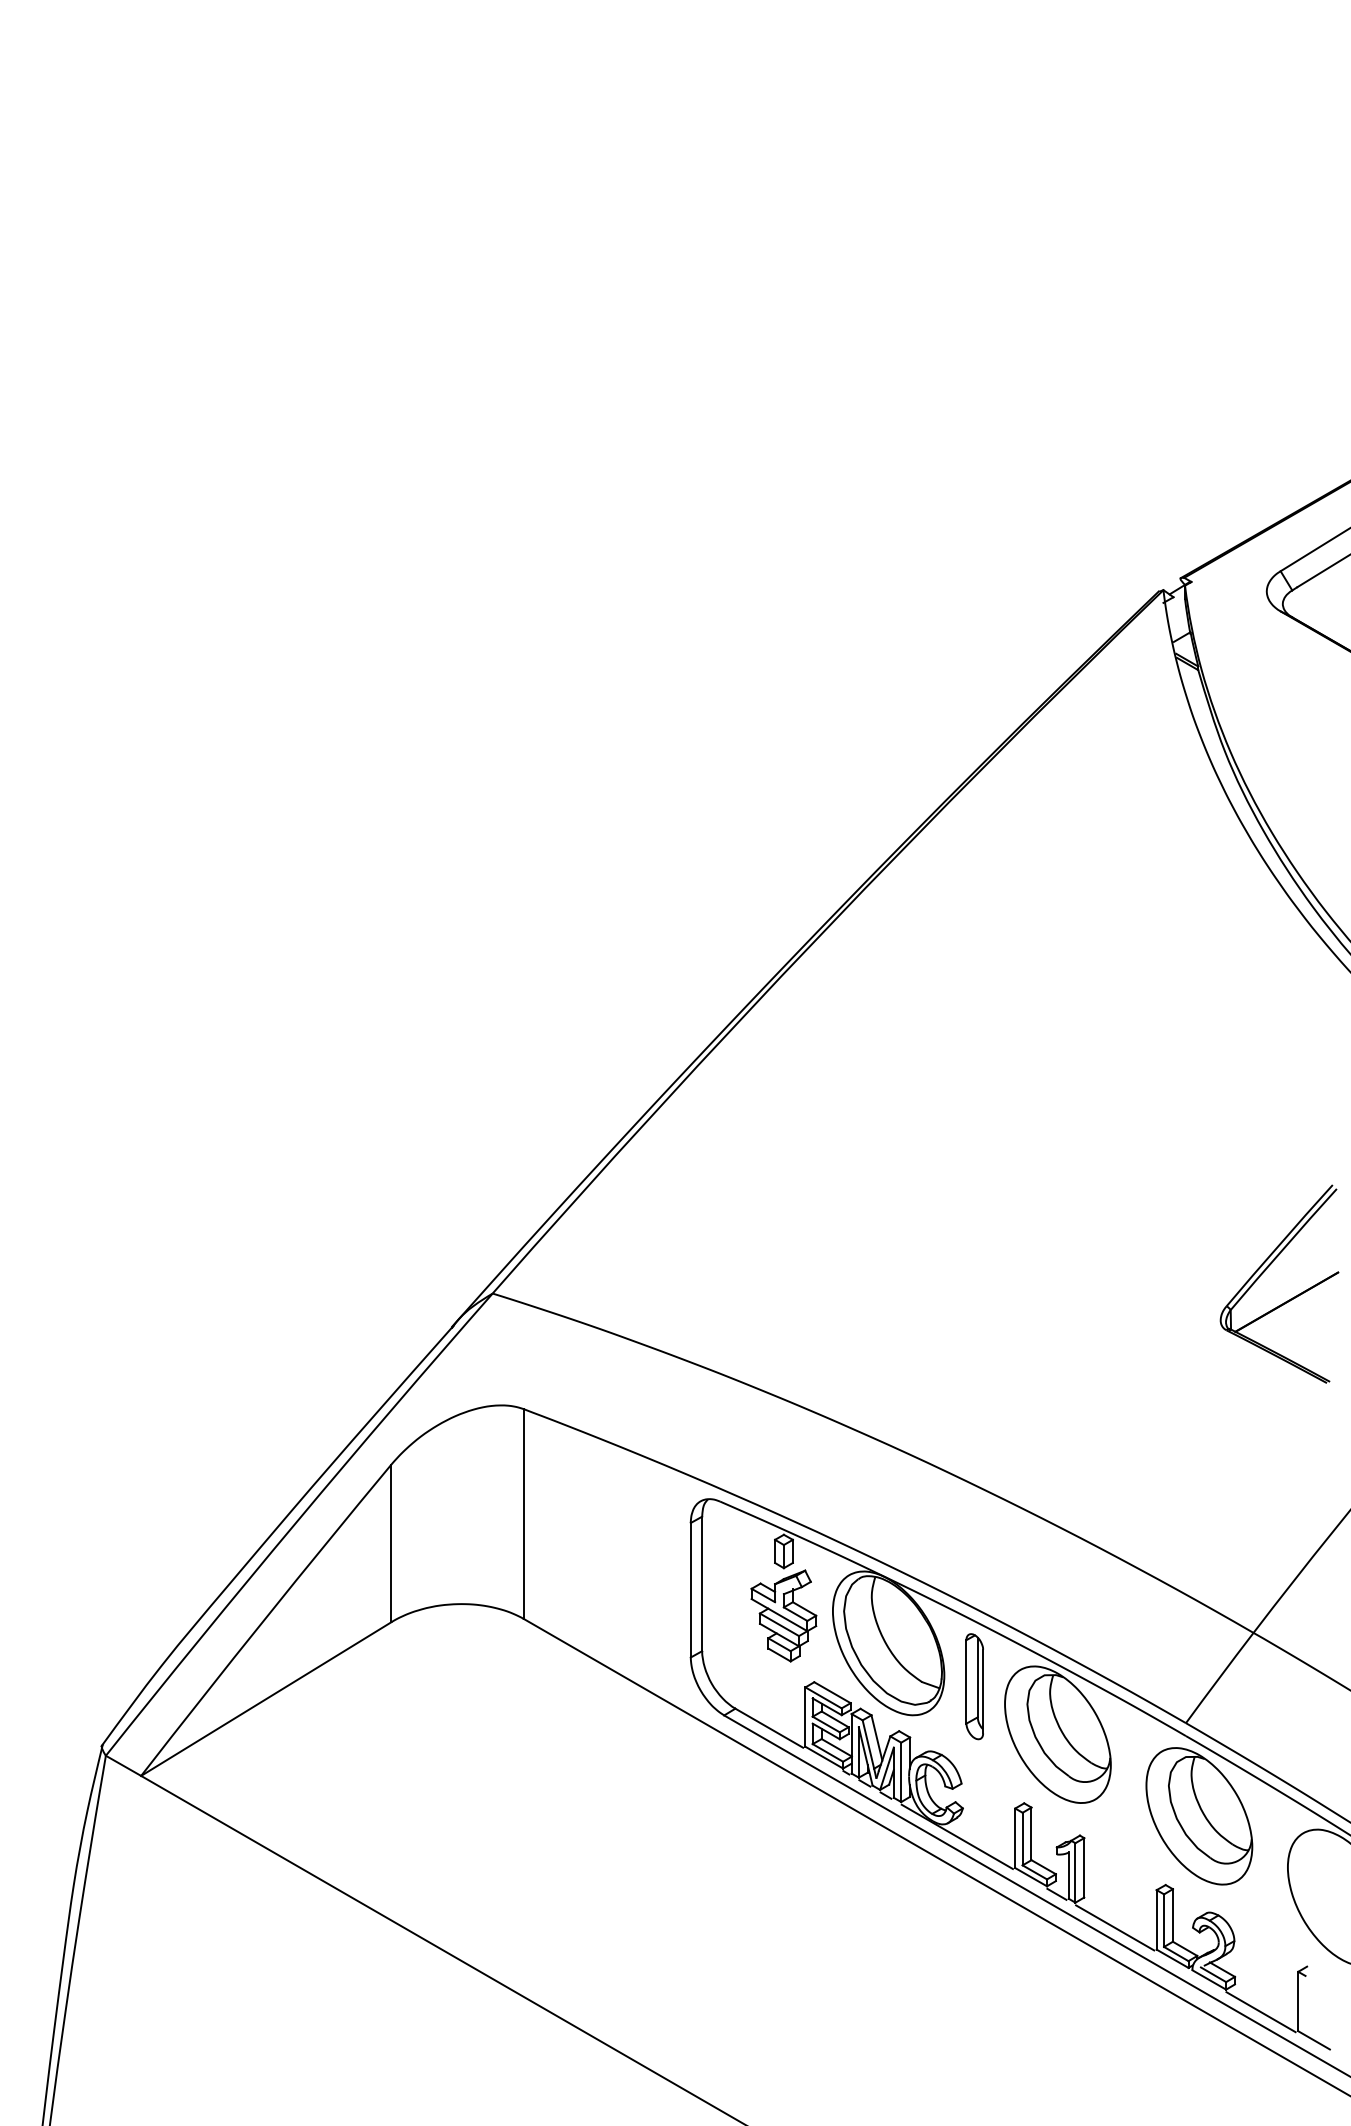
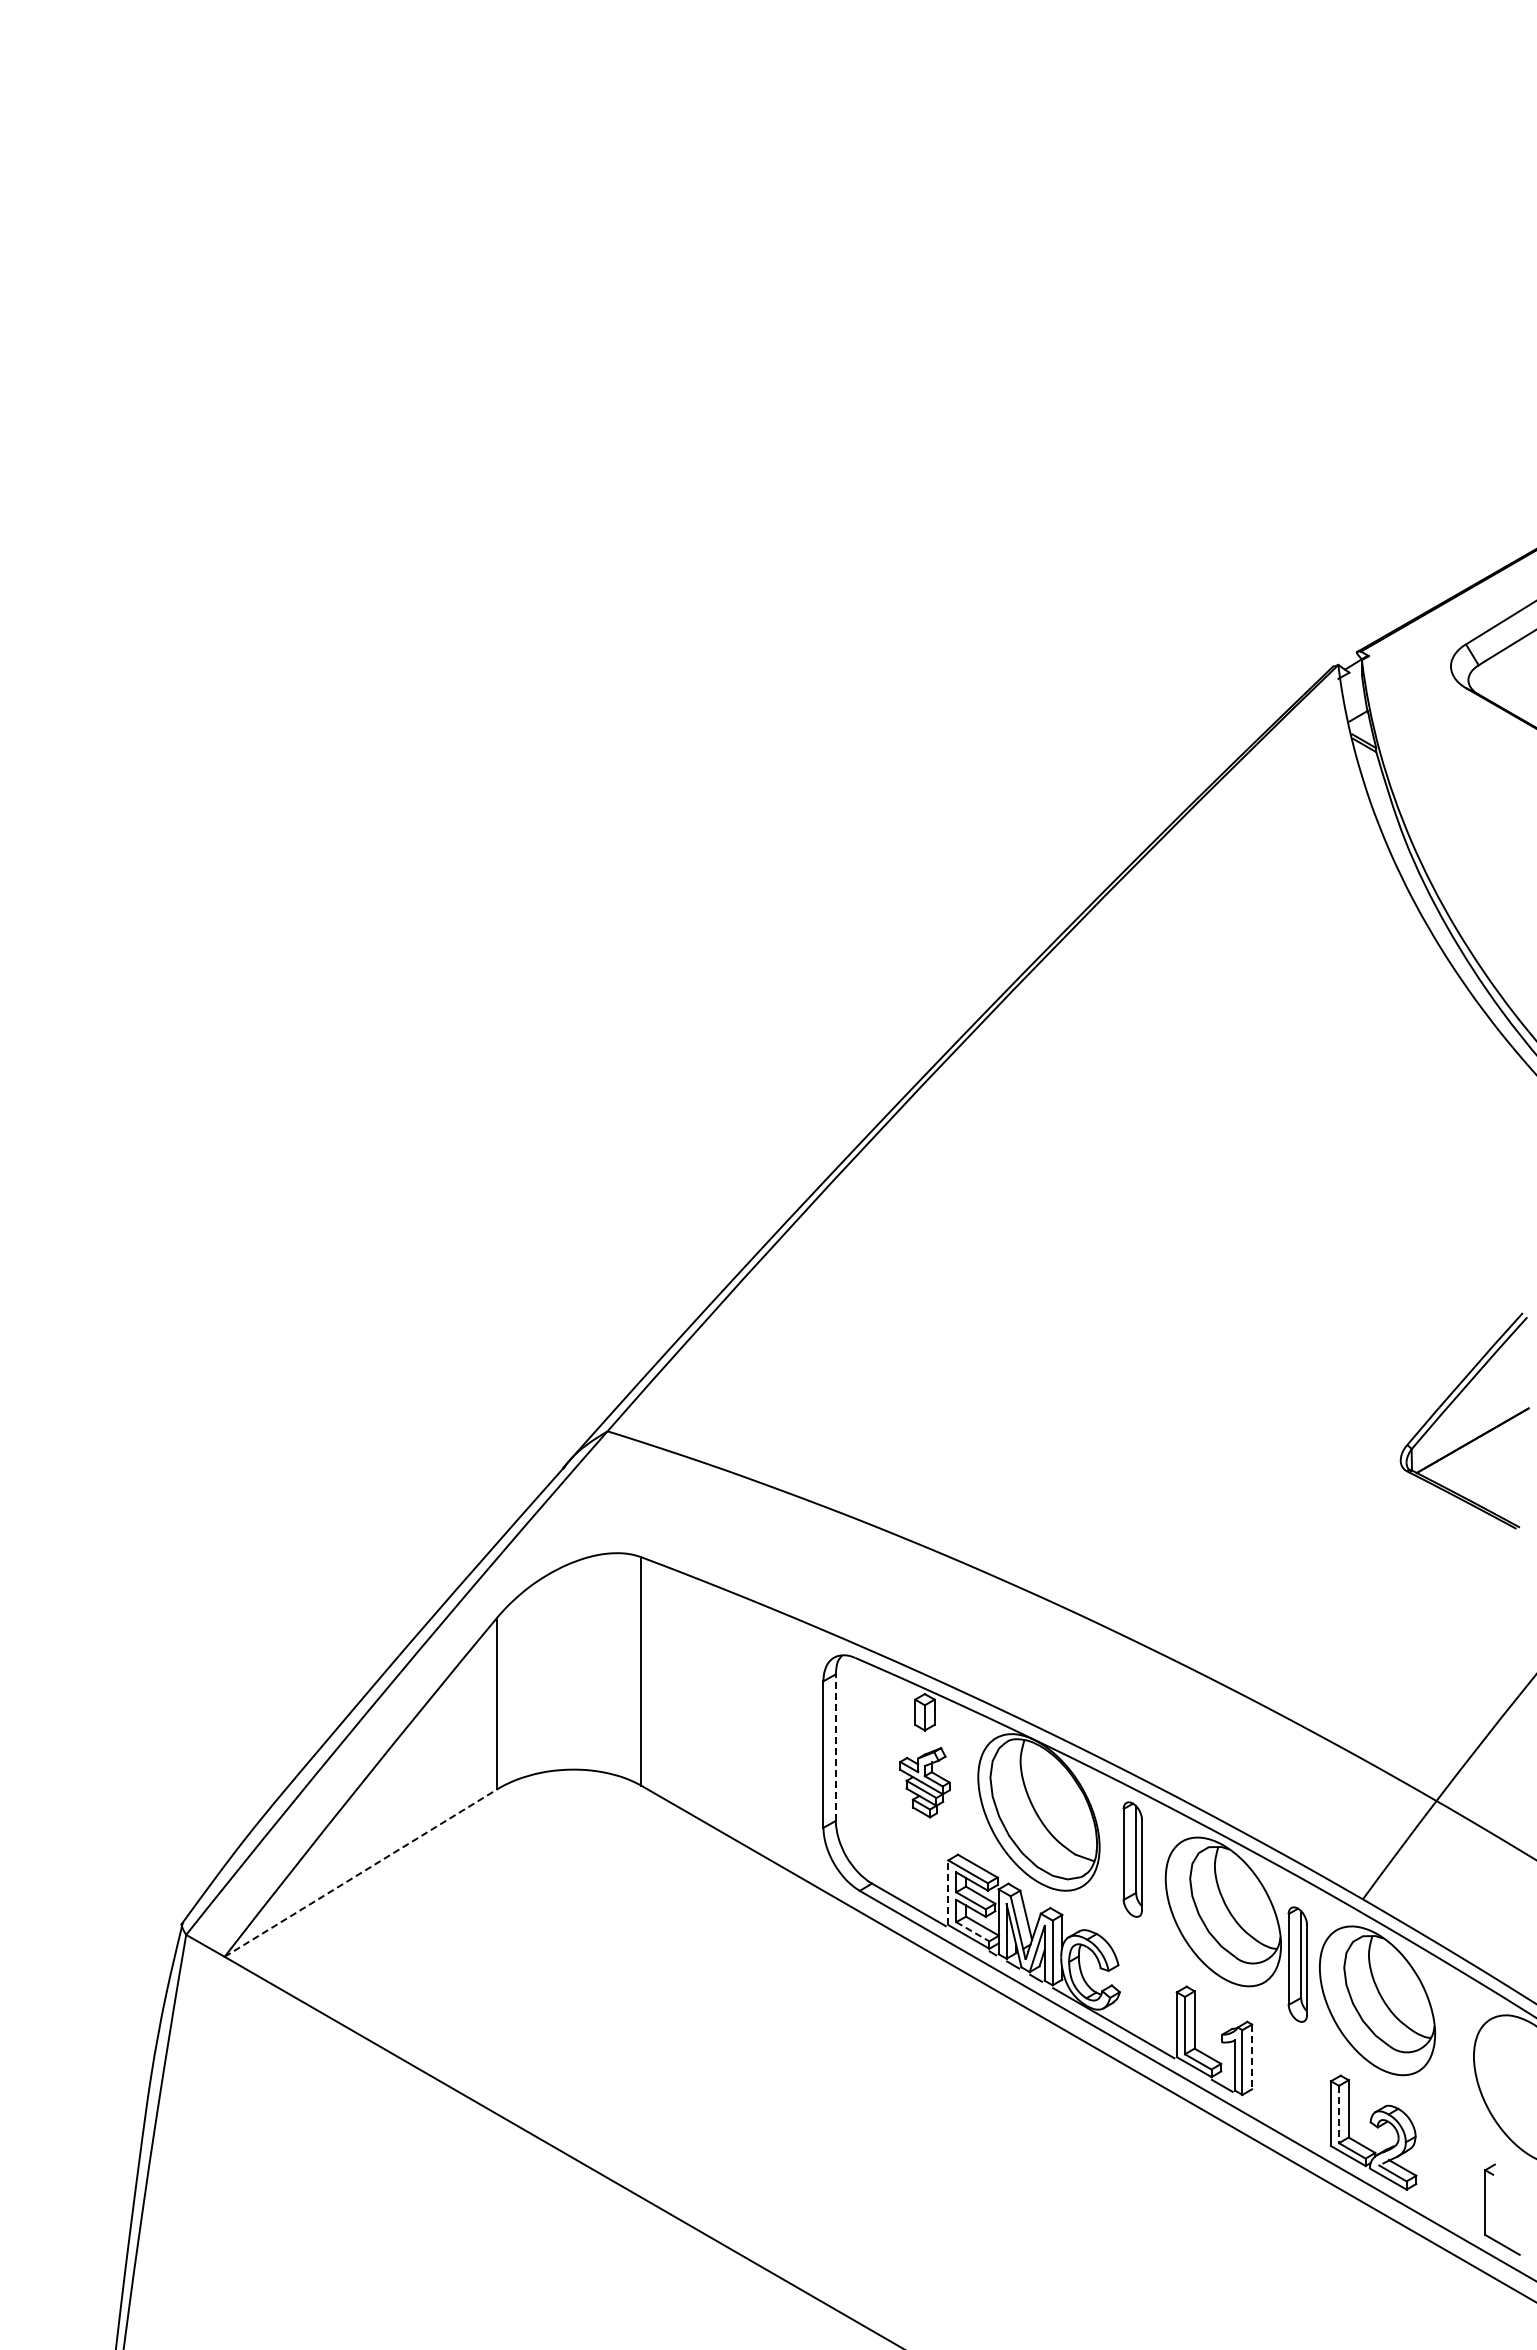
line: (701, 1583) -> (835, 1747), solid -> dashed
part: (783, 1615) -> (924, 1782), size x0.7
line: (265, 1699) -> (360, 1873), solid -> dashed
line: (805, 1716) -> (948, 1892), solid -> dashed
line: (828, 1753) -> (973, 1932), solid -> dashed
part: (1125, 1782) -> (1297, 1964), added
line: (1084, 1868) -> (1252, 2057), solid -> dashed
line: (1164, 1920) -> (1339, 2114), solid -> dashed
line: (1114, 1927) -> (1285, 2121), removed
line: (1260, 2012) -> (1444, 2214), removed

